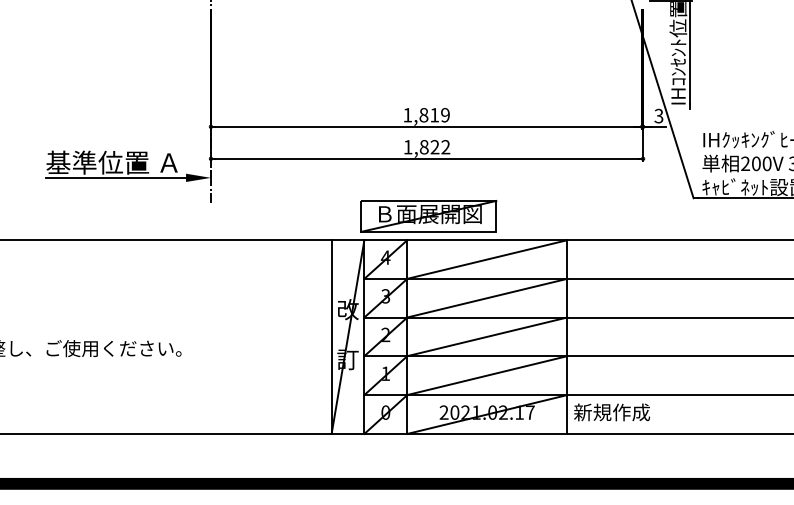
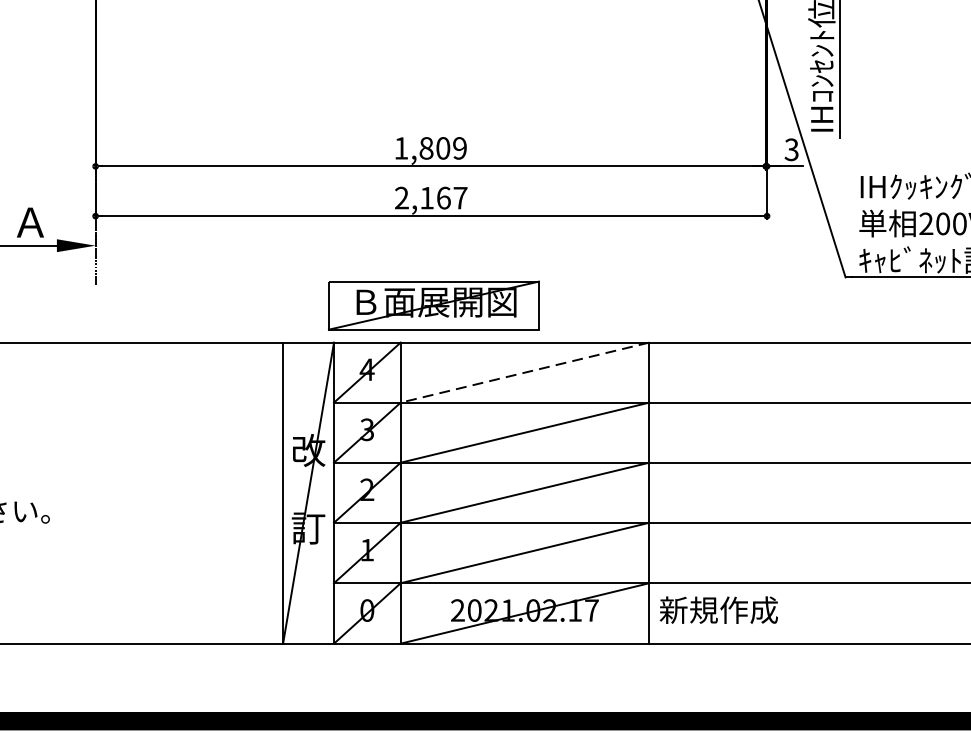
text: (434, 114) -> (442, 147), 1,819 -> 1,809
text: (426, 147) -> (430, 198), 1,822 -> 2,167
line: (486, 259) -> (523, 372), solid -> dashed

